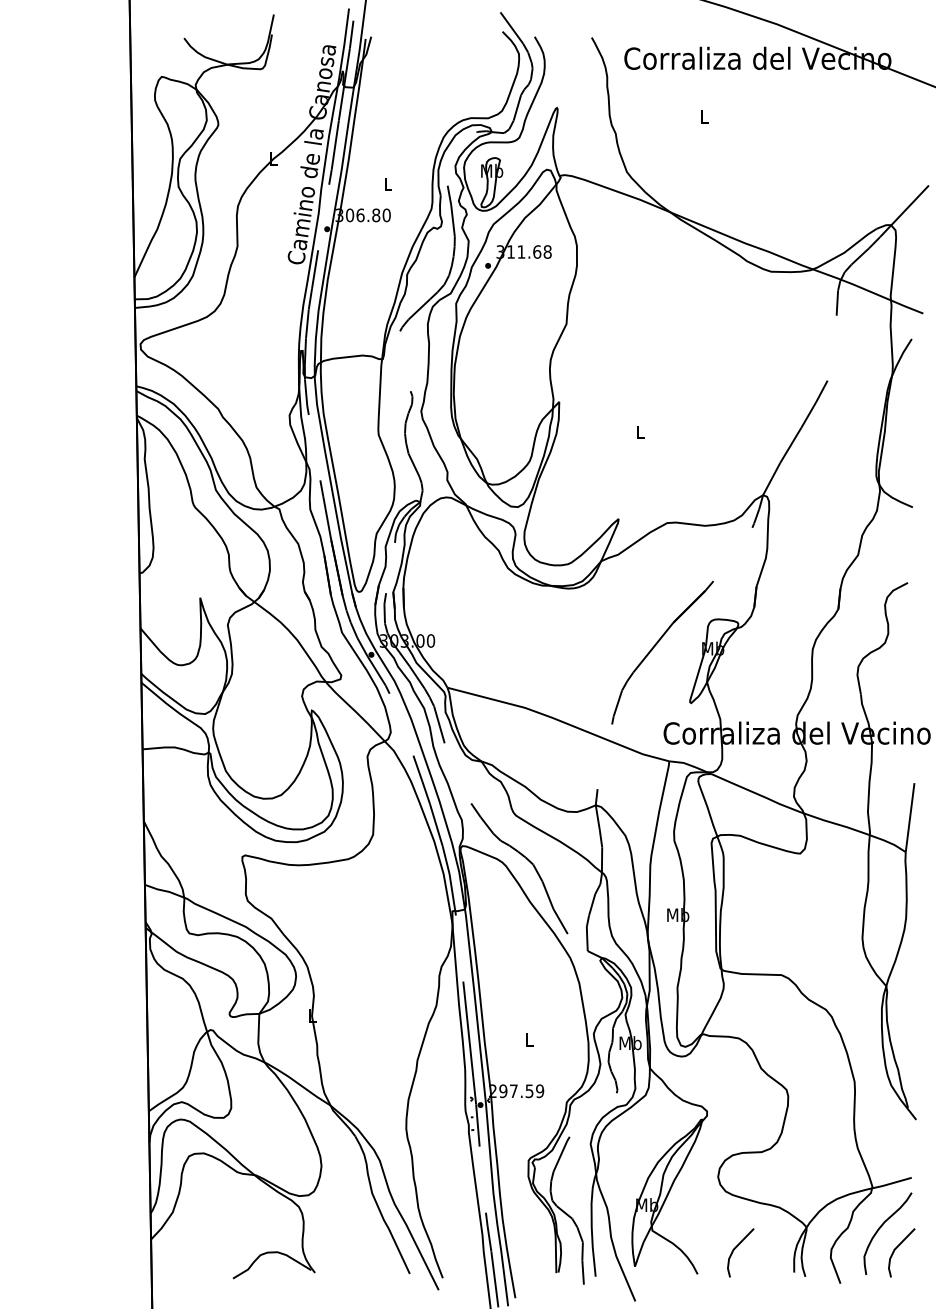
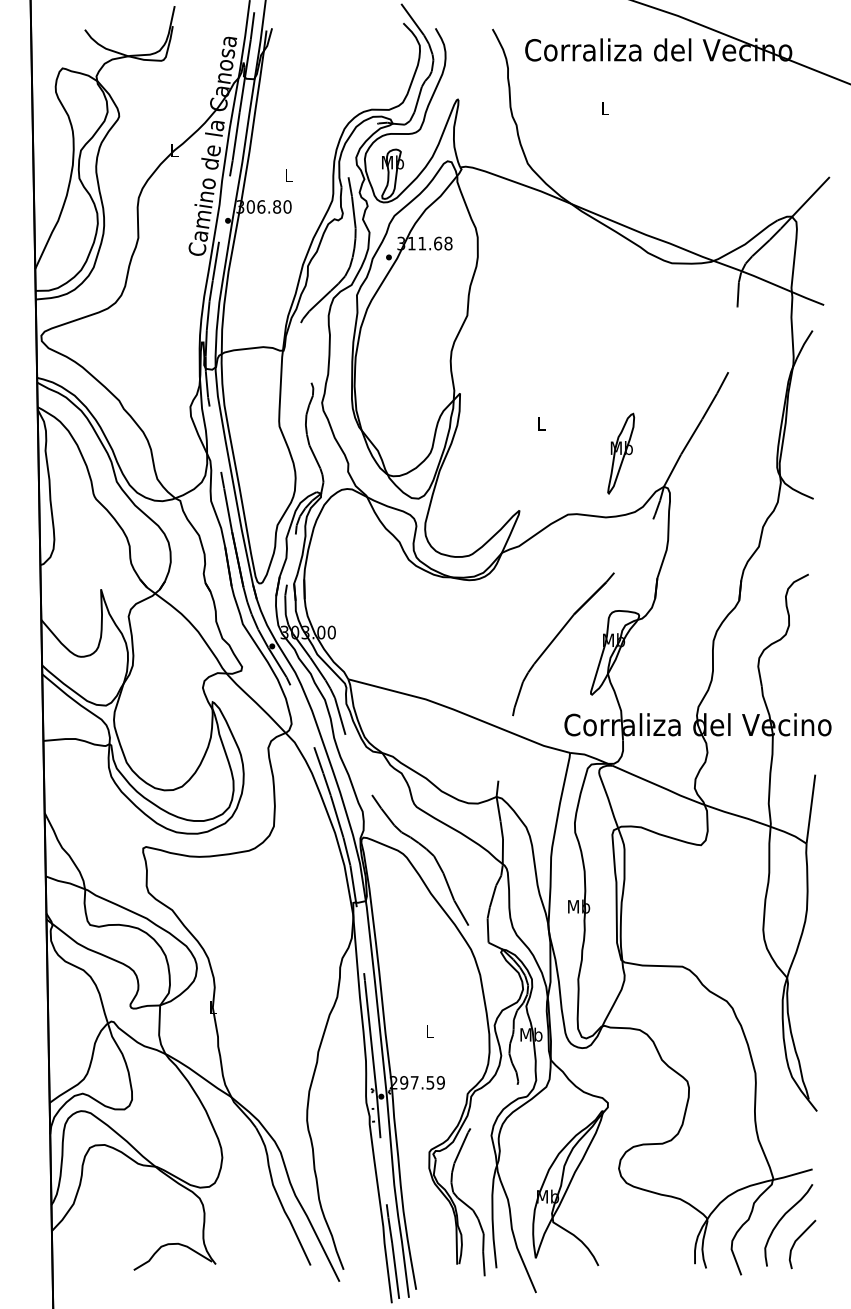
part: (720, 462) -> (621, 454), added
line: (736, 1248) -> (637, 1240), removed

